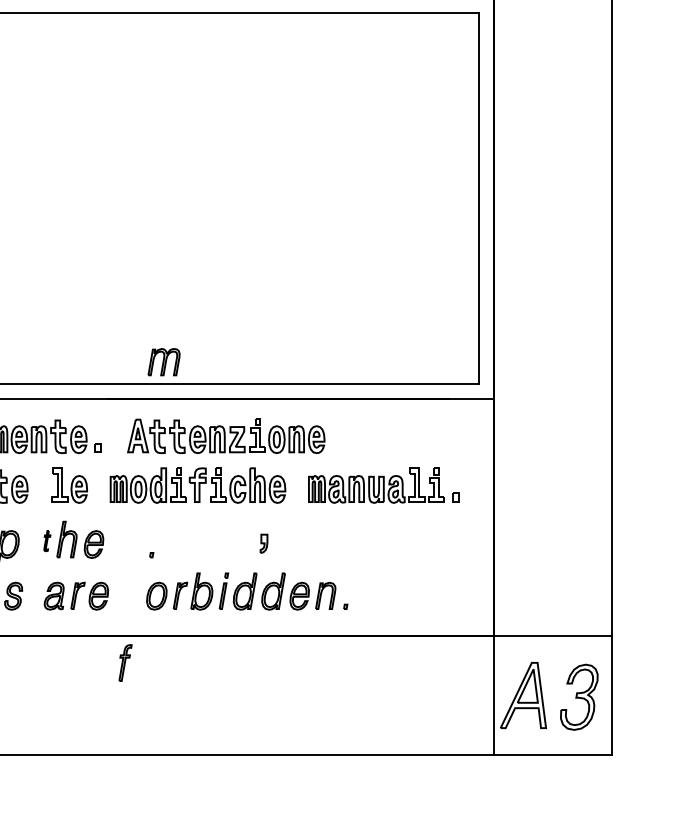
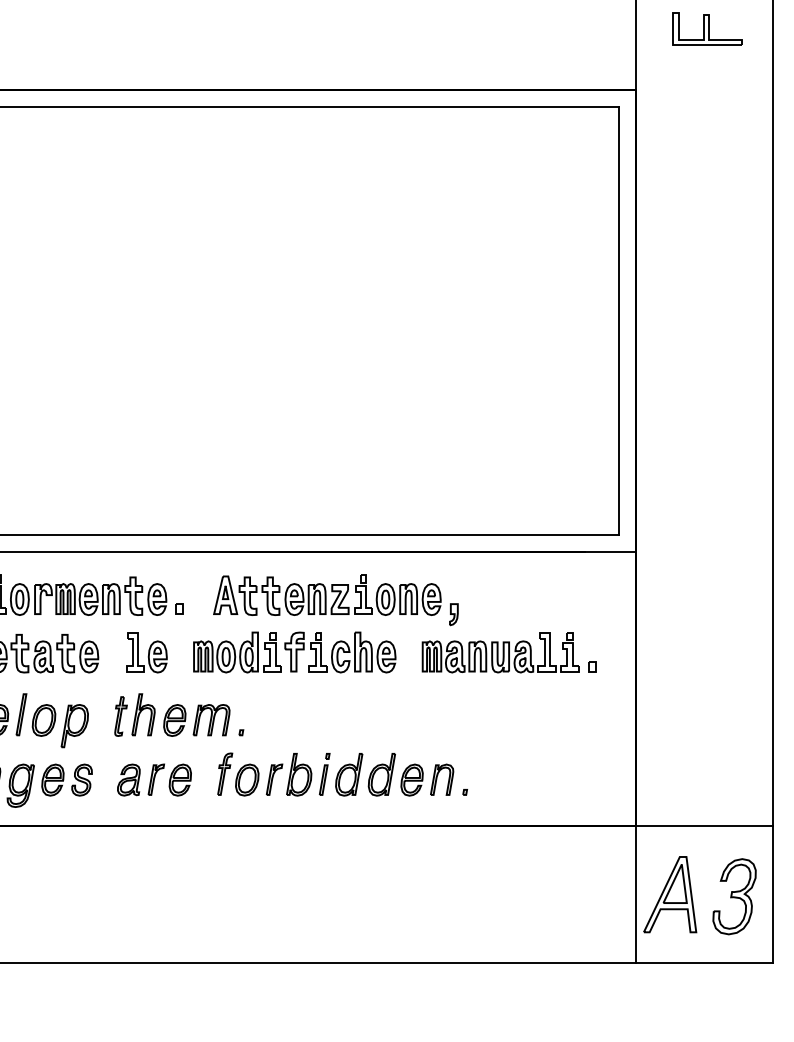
part: (163, 362) -> (211, 720), moved
part: (46, 541) -> (120, 716), size x1.67
part: (263, 543) -> (453, 614), moved
part: (125, 662) -> (225, 773), moved

